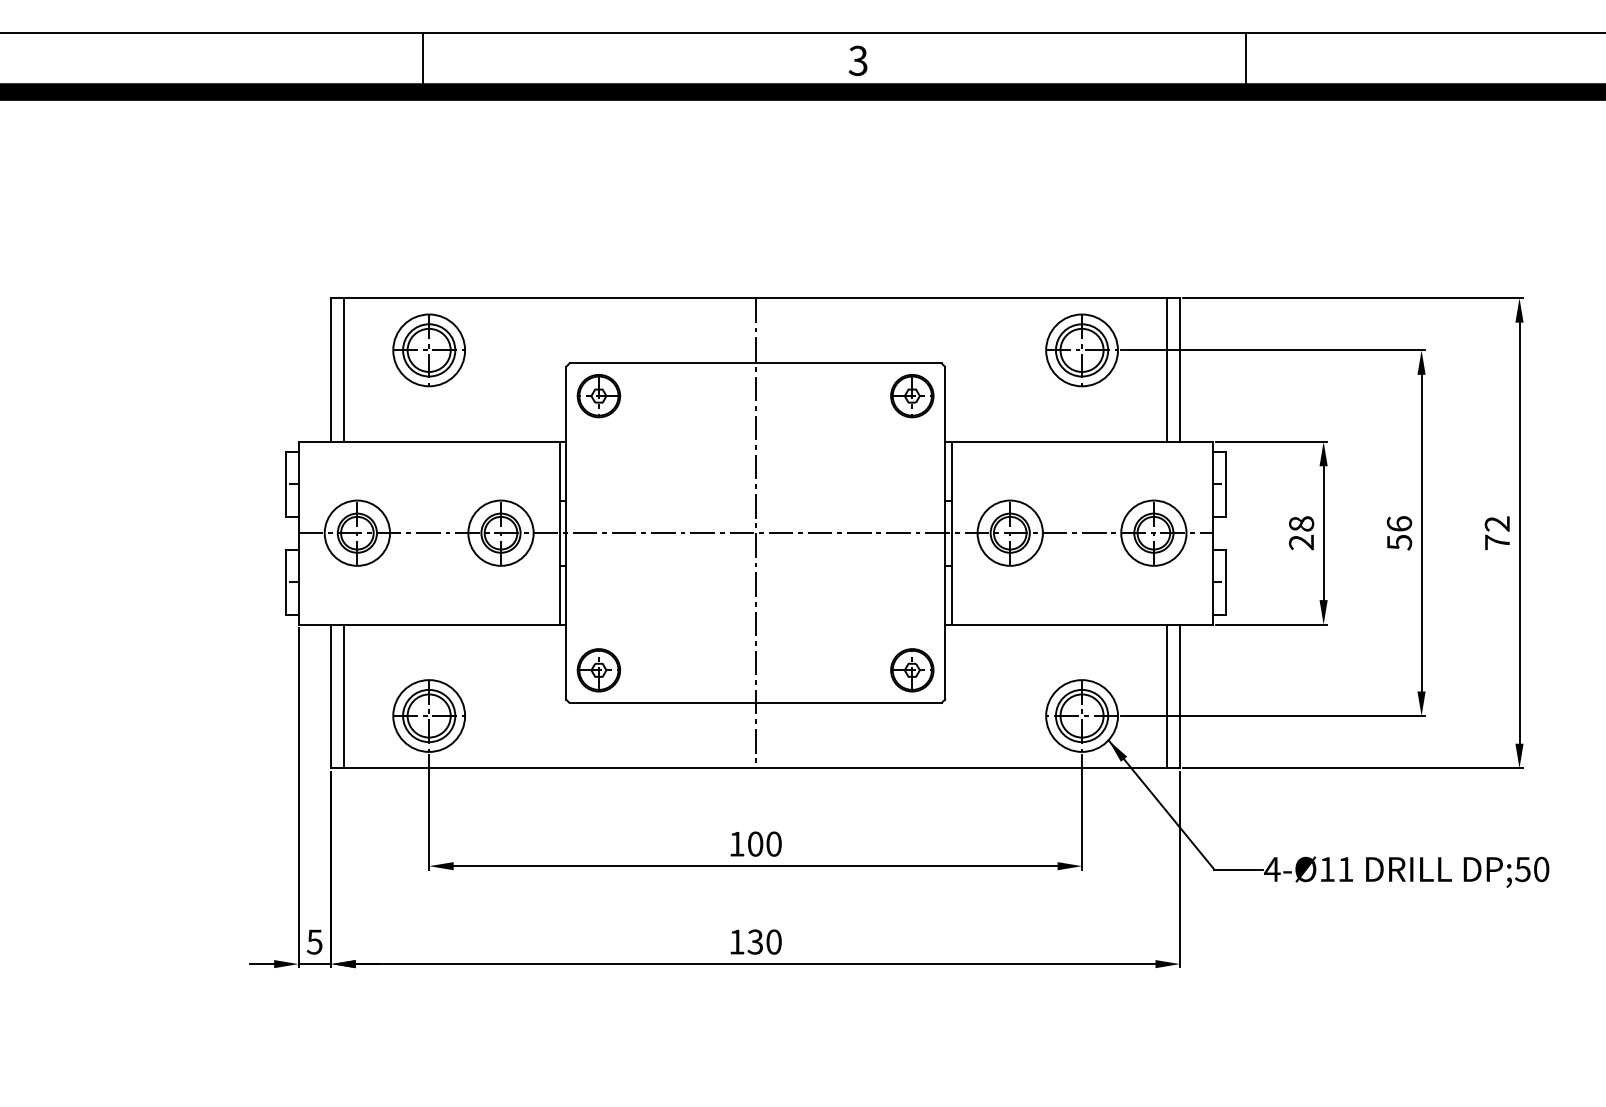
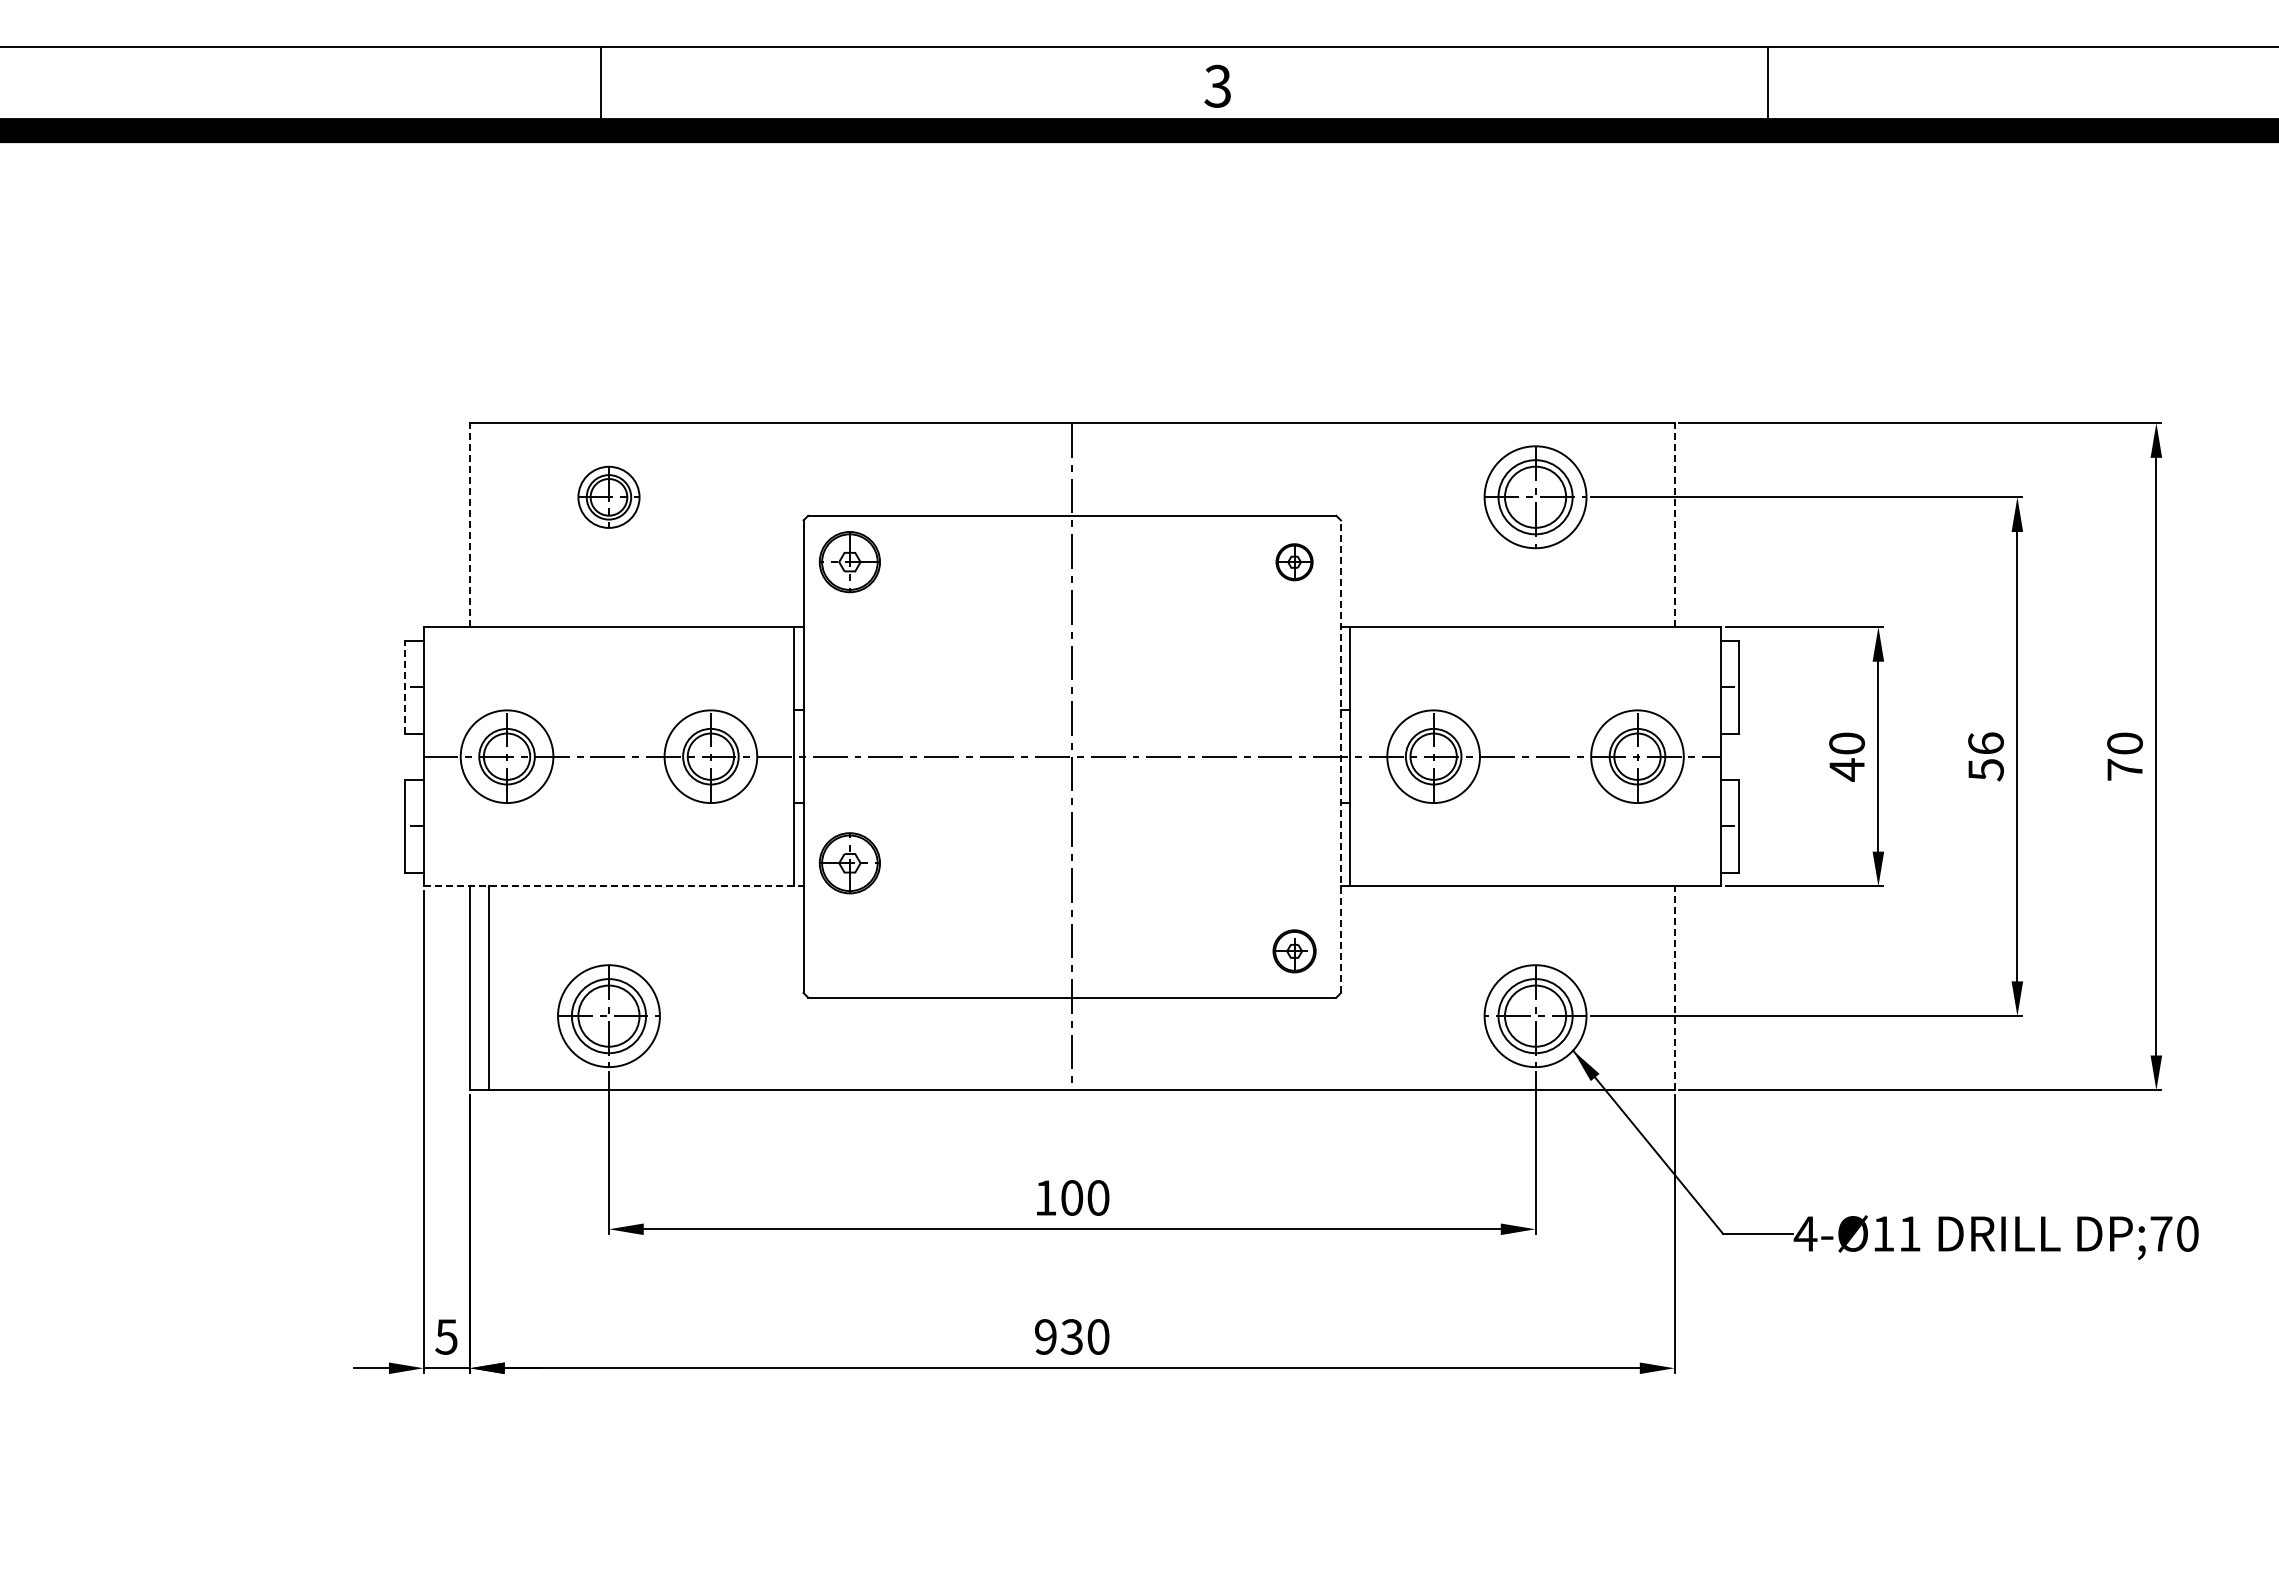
part: (428, 350) -> (608, 497), size x0.6
line: (344, 369) -> (488, 524), removed
line: (1167, 369) -> (1656, 524), removed
line: (331, 370) -> (470, 525), solid -> dashed
line: (1179, 370) -> (1674, 525), solid -> dashed
part: (912, 396) -> (1294, 562), size x0.6
line: (285, 483) -> (405, 686), solid -> dashed
text: (1497, 523) -> (2124, 743), 72 -> 70
line: (944, 533) -> (1340, 756), solid -> dashed
text: (1301, 533) -> (1846, 756), 28 -> 40
line: (432, 624) -> (613, 886), solid -> dashed
part: (598, 670) -> (849, 863), moved
part: (912, 670) -> (1294, 951), size x0.7
line: (1167, 696) -> (1656, 988), removed
line: (1179, 696) -> (1674, 988), solid -> dashed
text: (1522, 869) -> (2160, 1233), DP;50 -> DP;70
text: (736, 941) -> (1045, 1336), 130 -> 930

